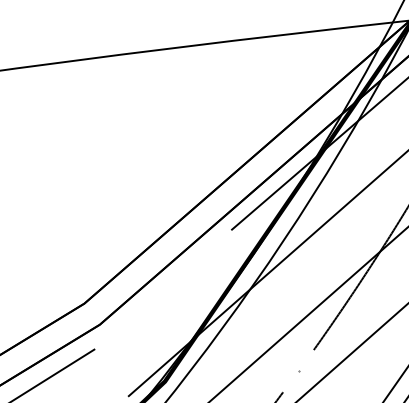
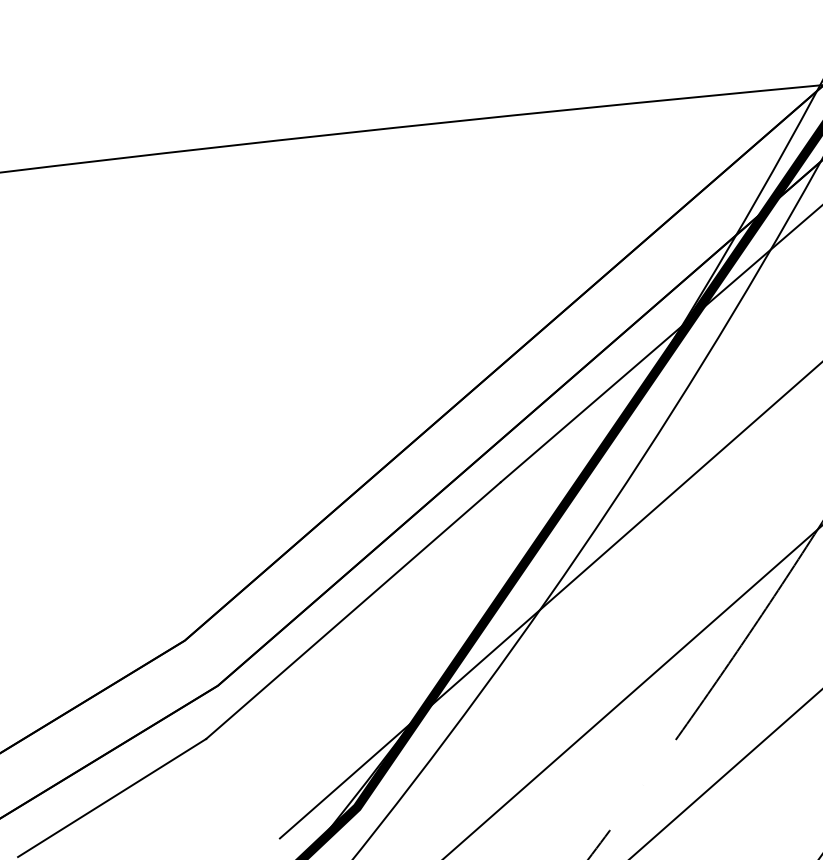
line: (163, 289) -> (354, 610), added

